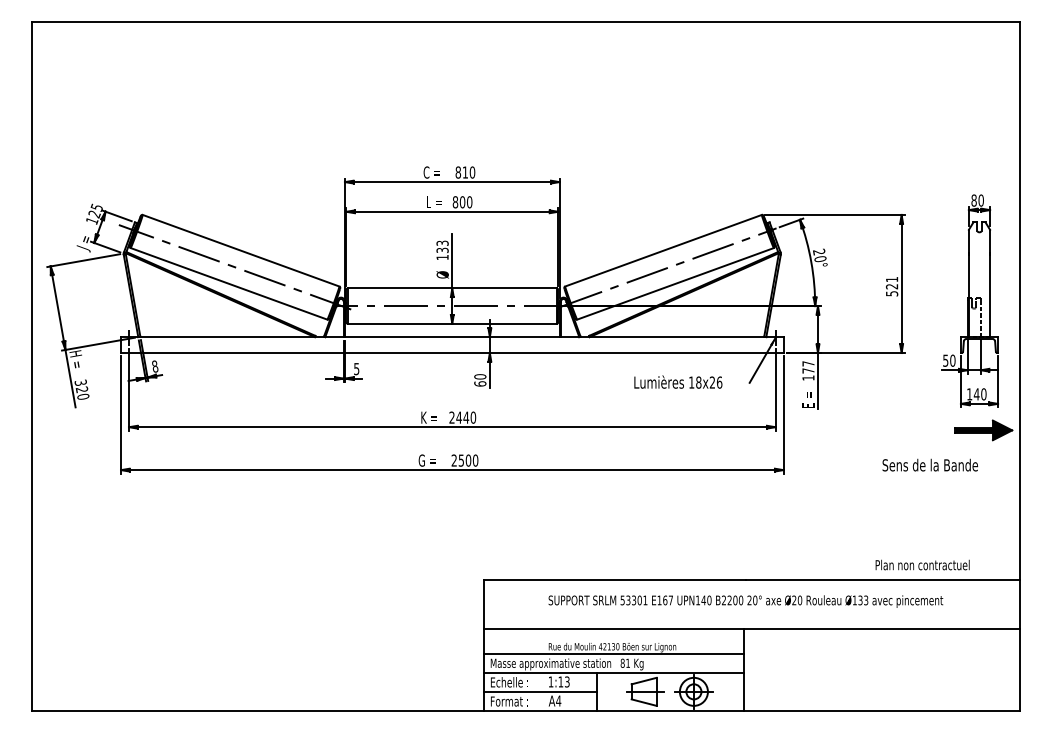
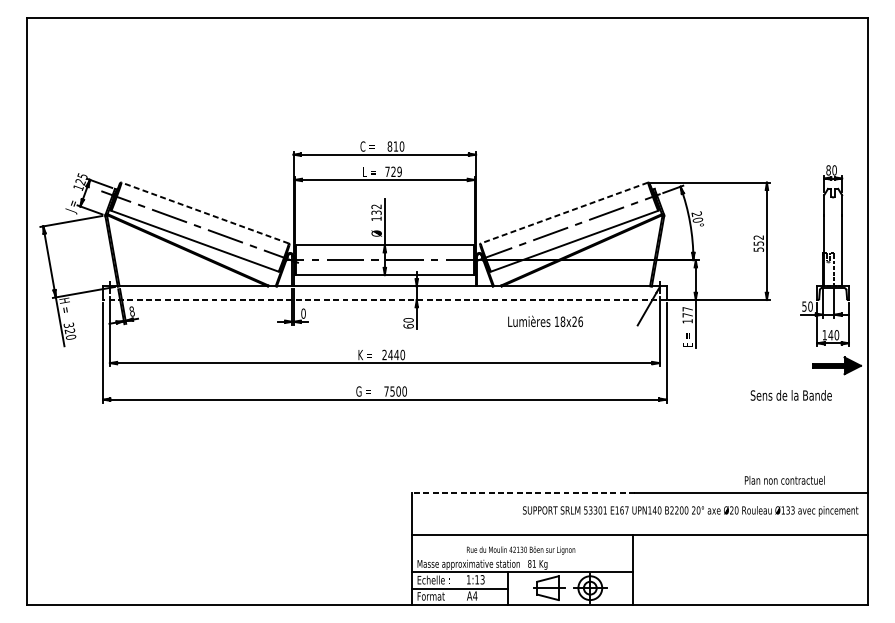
text: (462, 202) -> (393, 172), 800 -> 729
text: (442, 242) -> (376, 206), 133 -> 132
line: (241, 250) -> (205, 212), solid -> dashed
line: (663, 250) -> (564, 212), solid -> dashed
text: (892, 283) -> (759, 240), 521 -> 552
line: (451, 353) -> (384, 300), solid -> dashed
text: (356, 368) -> (303, 313), 5 -> 0
text: (678, 381) -> (545, 320), moved
text: (453, 460) -> (385, 391), 2500 -> 7500
line: (614, 580) -> (522, 493), solid -> dashed
text: (745, 601) -> (690, 511), moved
line: (613, 654) -> (521, 556), removed

